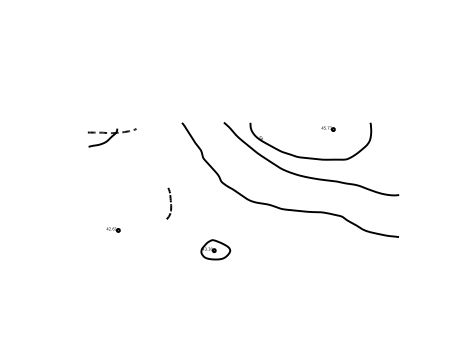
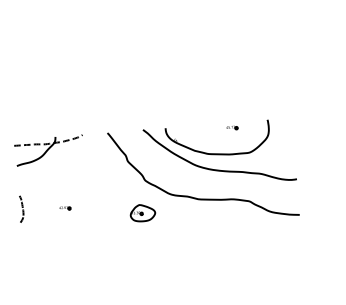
part: (111, 137) -> (48, 150), size x1.67
curve: (170, 202) -> (22, 208), moved
part: (113, 229) -> (65, 208), moved
part: (215, 249) -> (142, 212), moved

